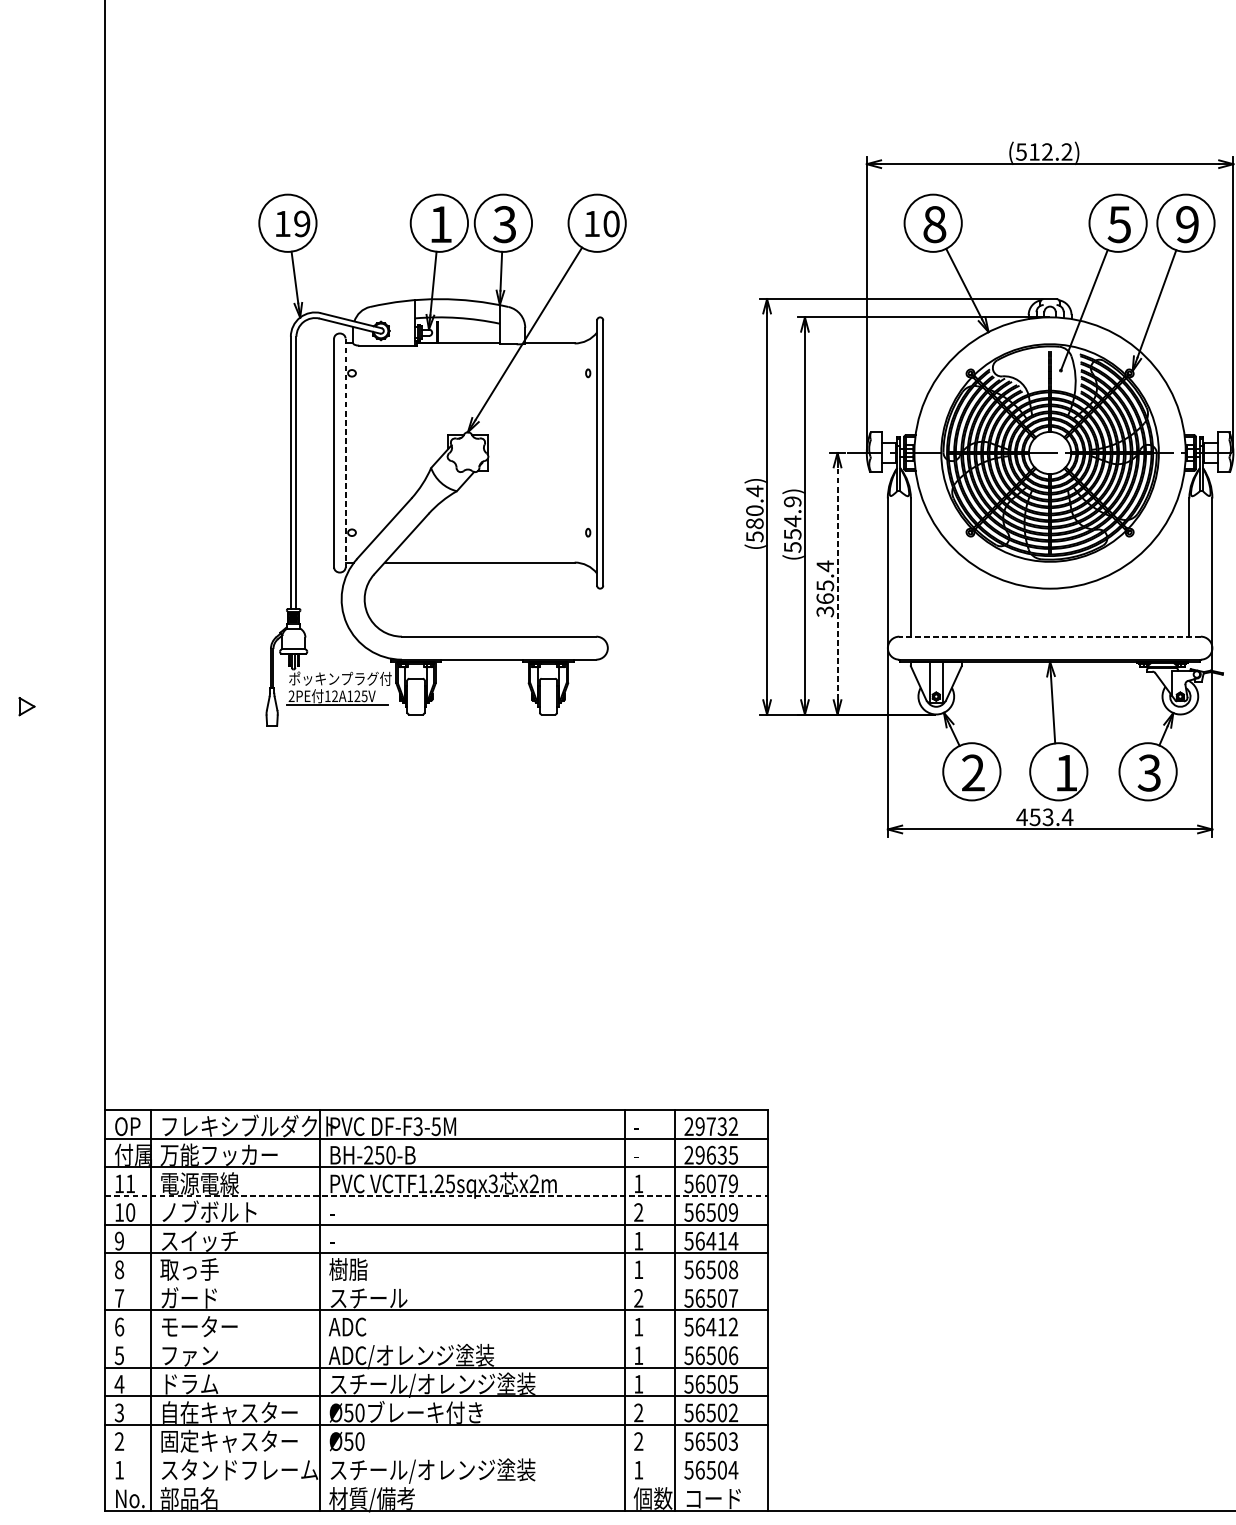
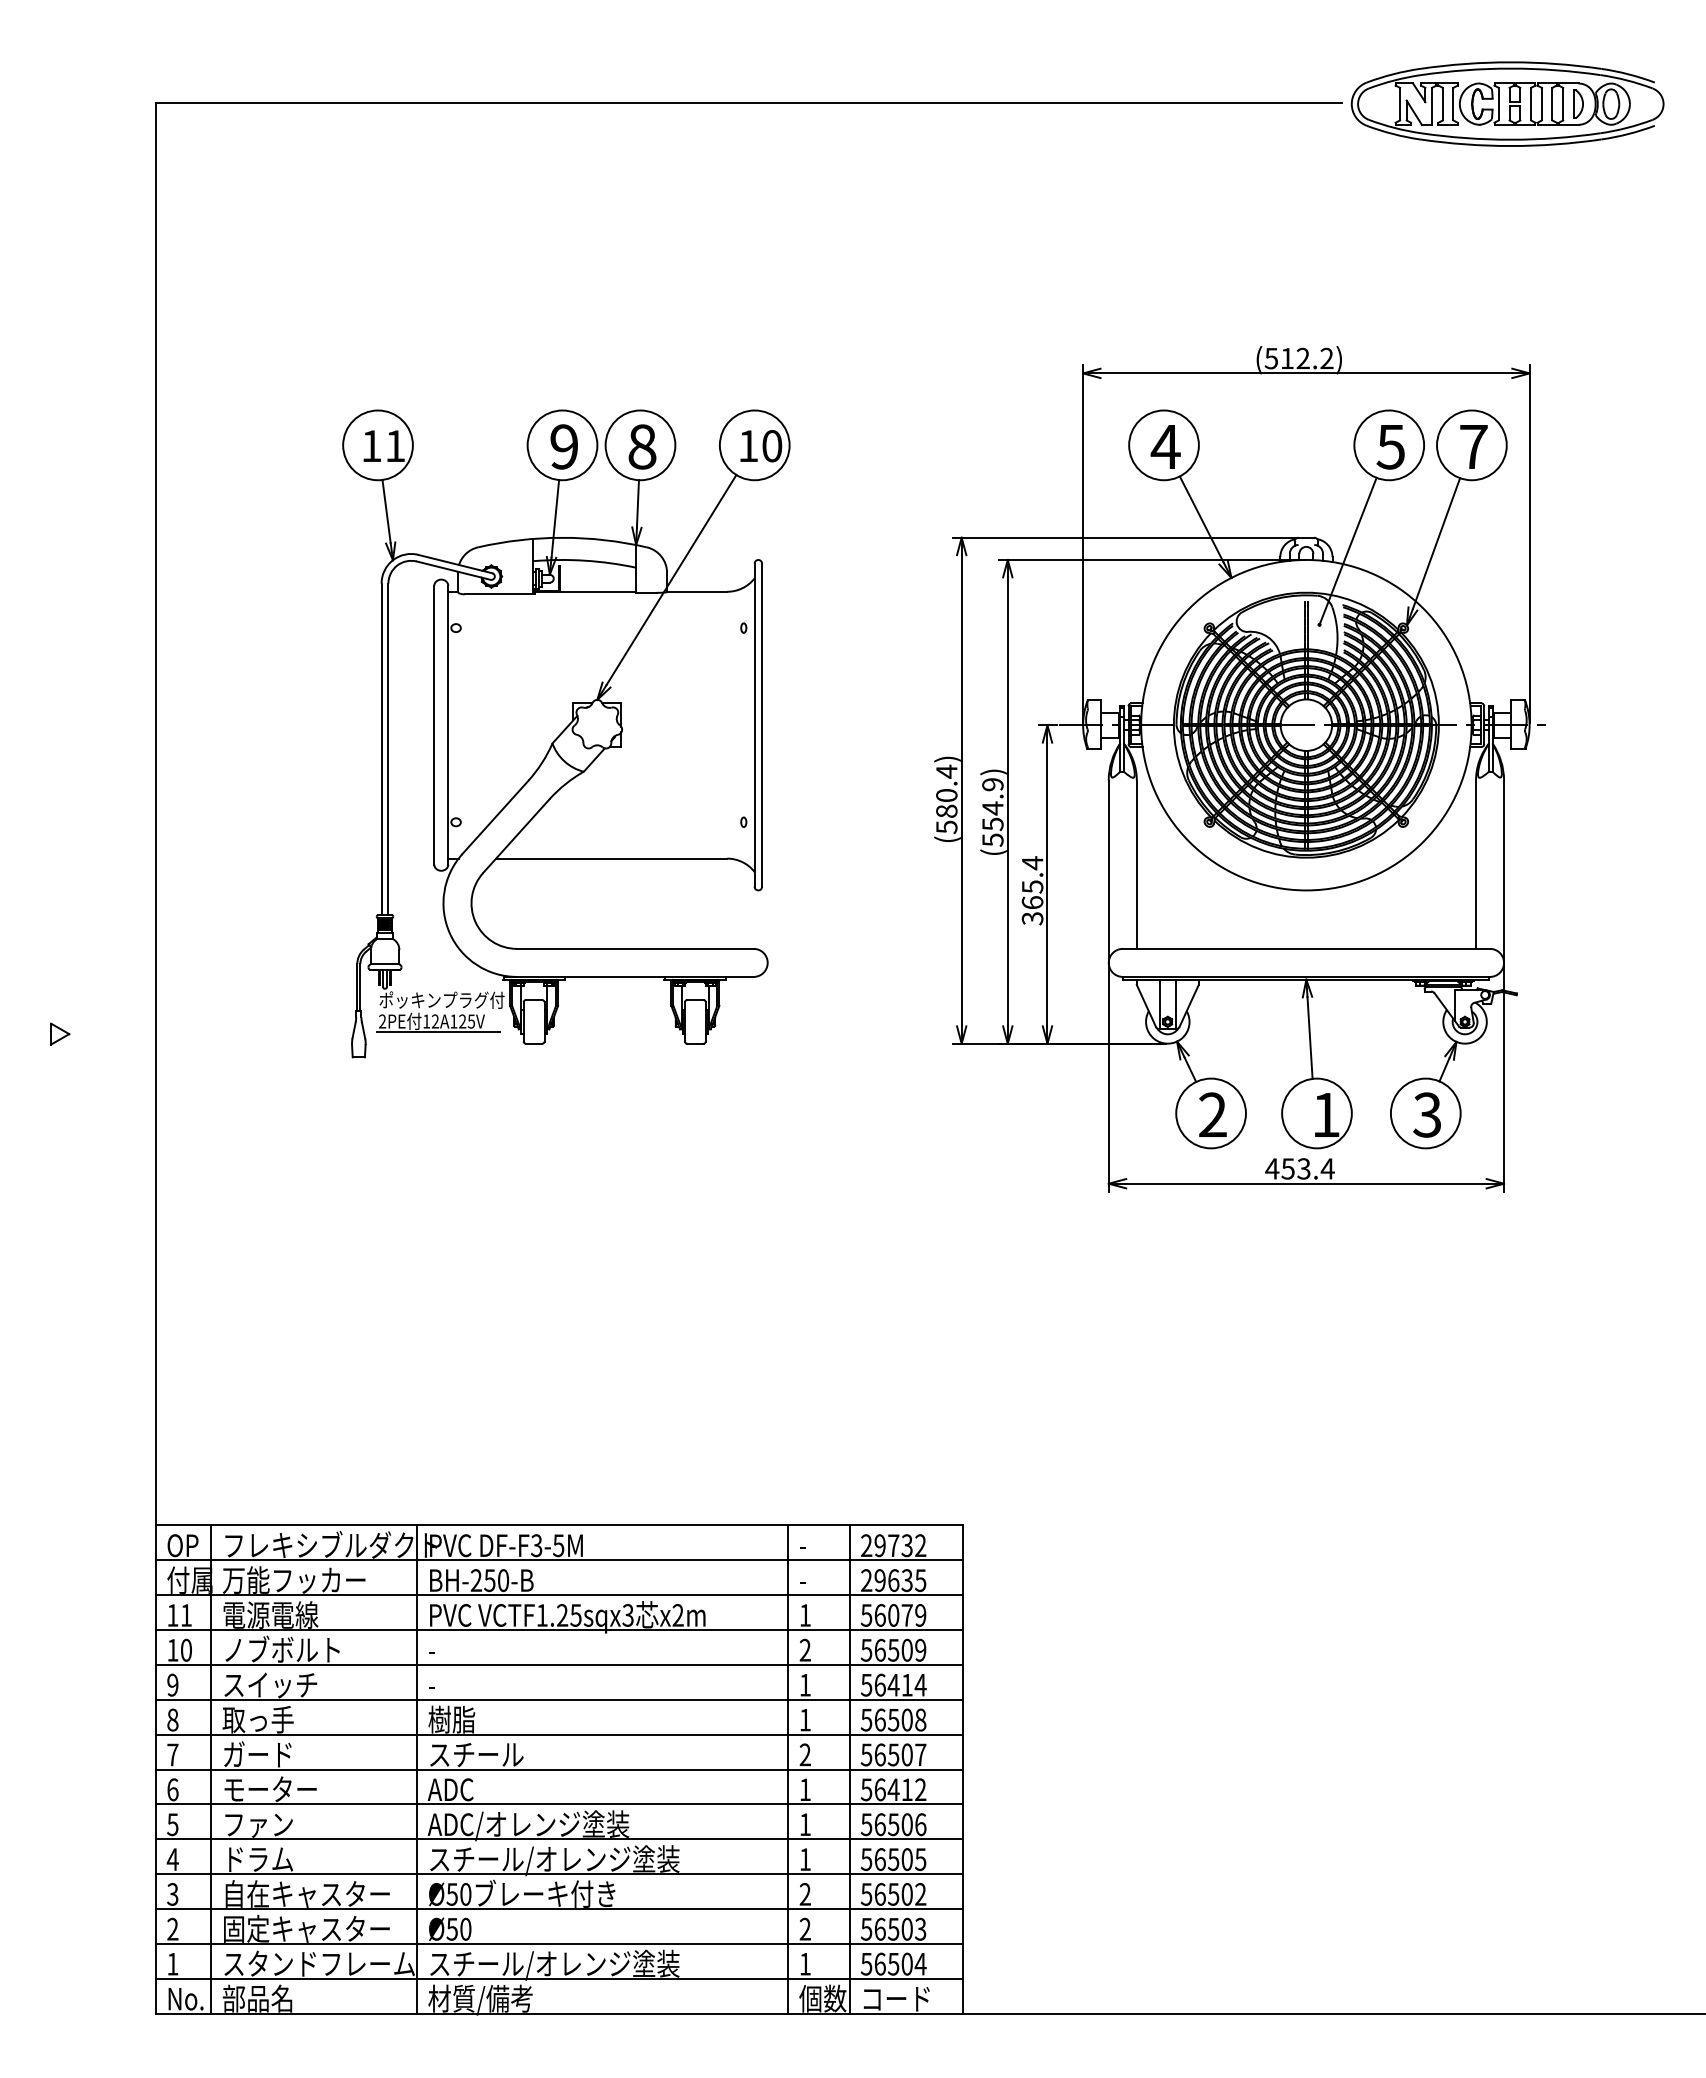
text: (302, 224) -> (395, 446), 19 -> 11
text: (440, 224) -> (563, 446), 1 -> 9
text: (504, 224) -> (641, 446), 3 -> 8
text: (934, 224) -> (1165, 446), 8 -> 4
text: (1187, 224) -> (1473, 446), 9 -> 7
line: (345, 453) -> (448, 725), dashed -> solid
line: (837, 583) -> (1047, 884), dashed -> solid
line: (1050, 636) -> (1306, 948), dashed -> solid
line: (436, 1196) -> (559, 1630), dashed -> solid
line: (436, 1281) -> (558, 1734), added
line: (436, 1339) -> (558, 1804), added
line: (436, 1453) -> (558, 1943), added
line: (436, 1481) -> (558, 1978), added

